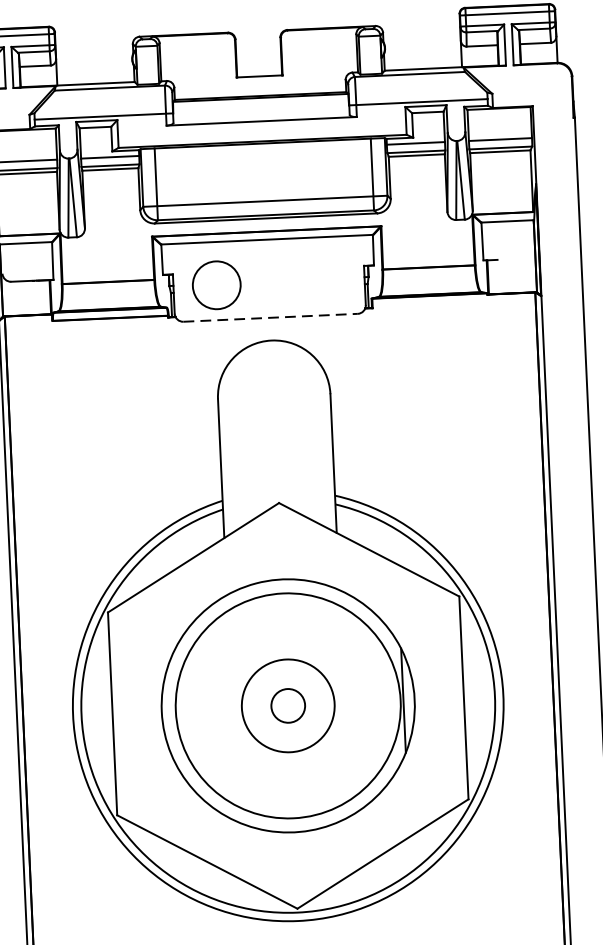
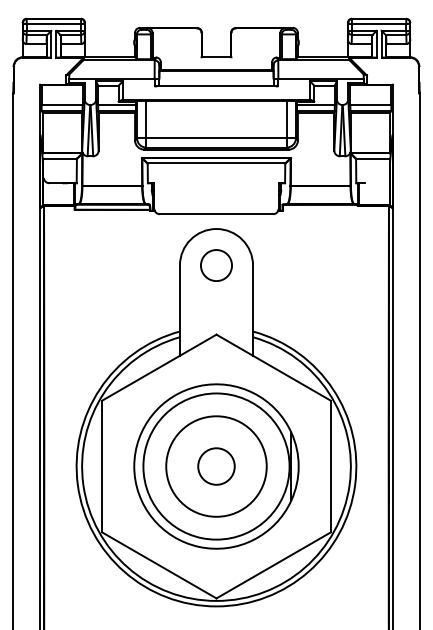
circle: (216, 285) -> (216, 265), moved
line: (270, 318) -> (216, 214), dashed -> solid
circle: (288, 705) -> (216, 466), size x1.67
circle: (288, 705) -> (216, 466), size x1.67

